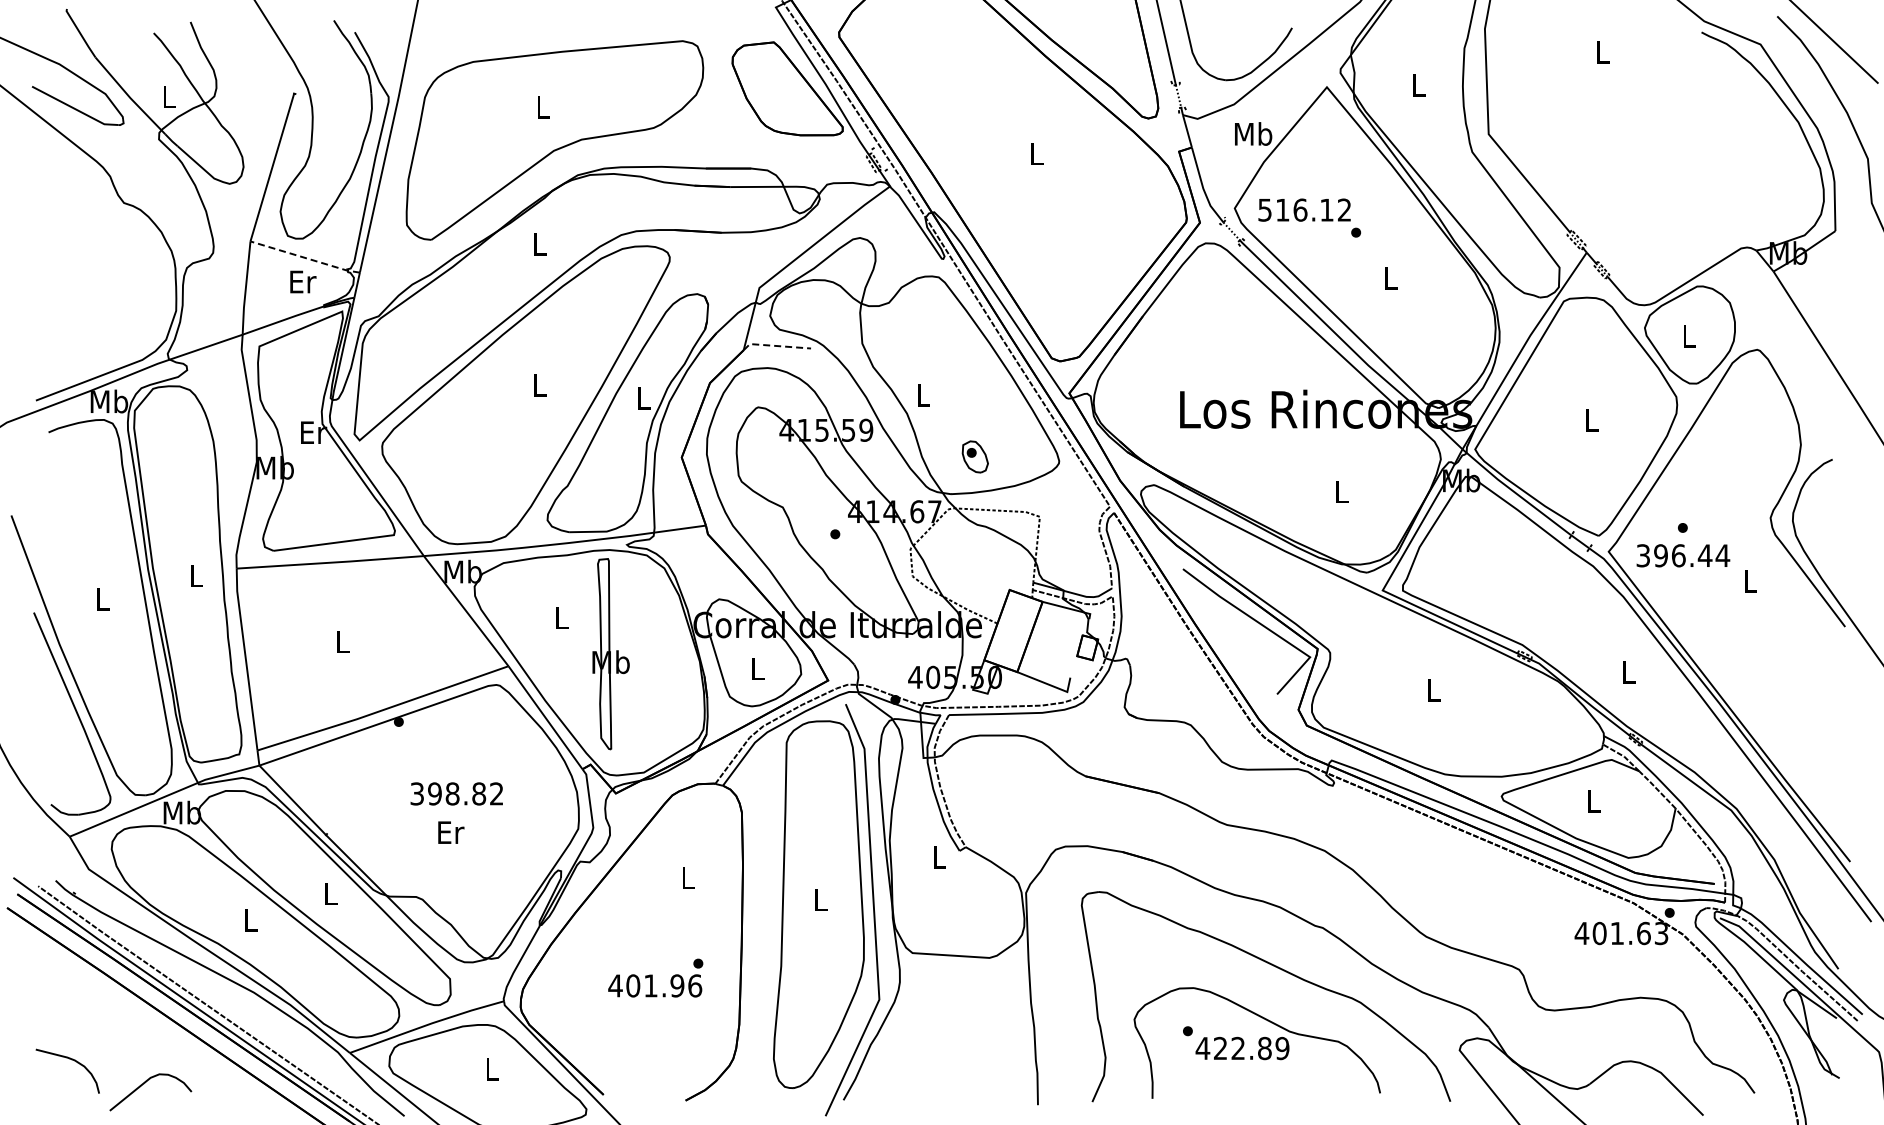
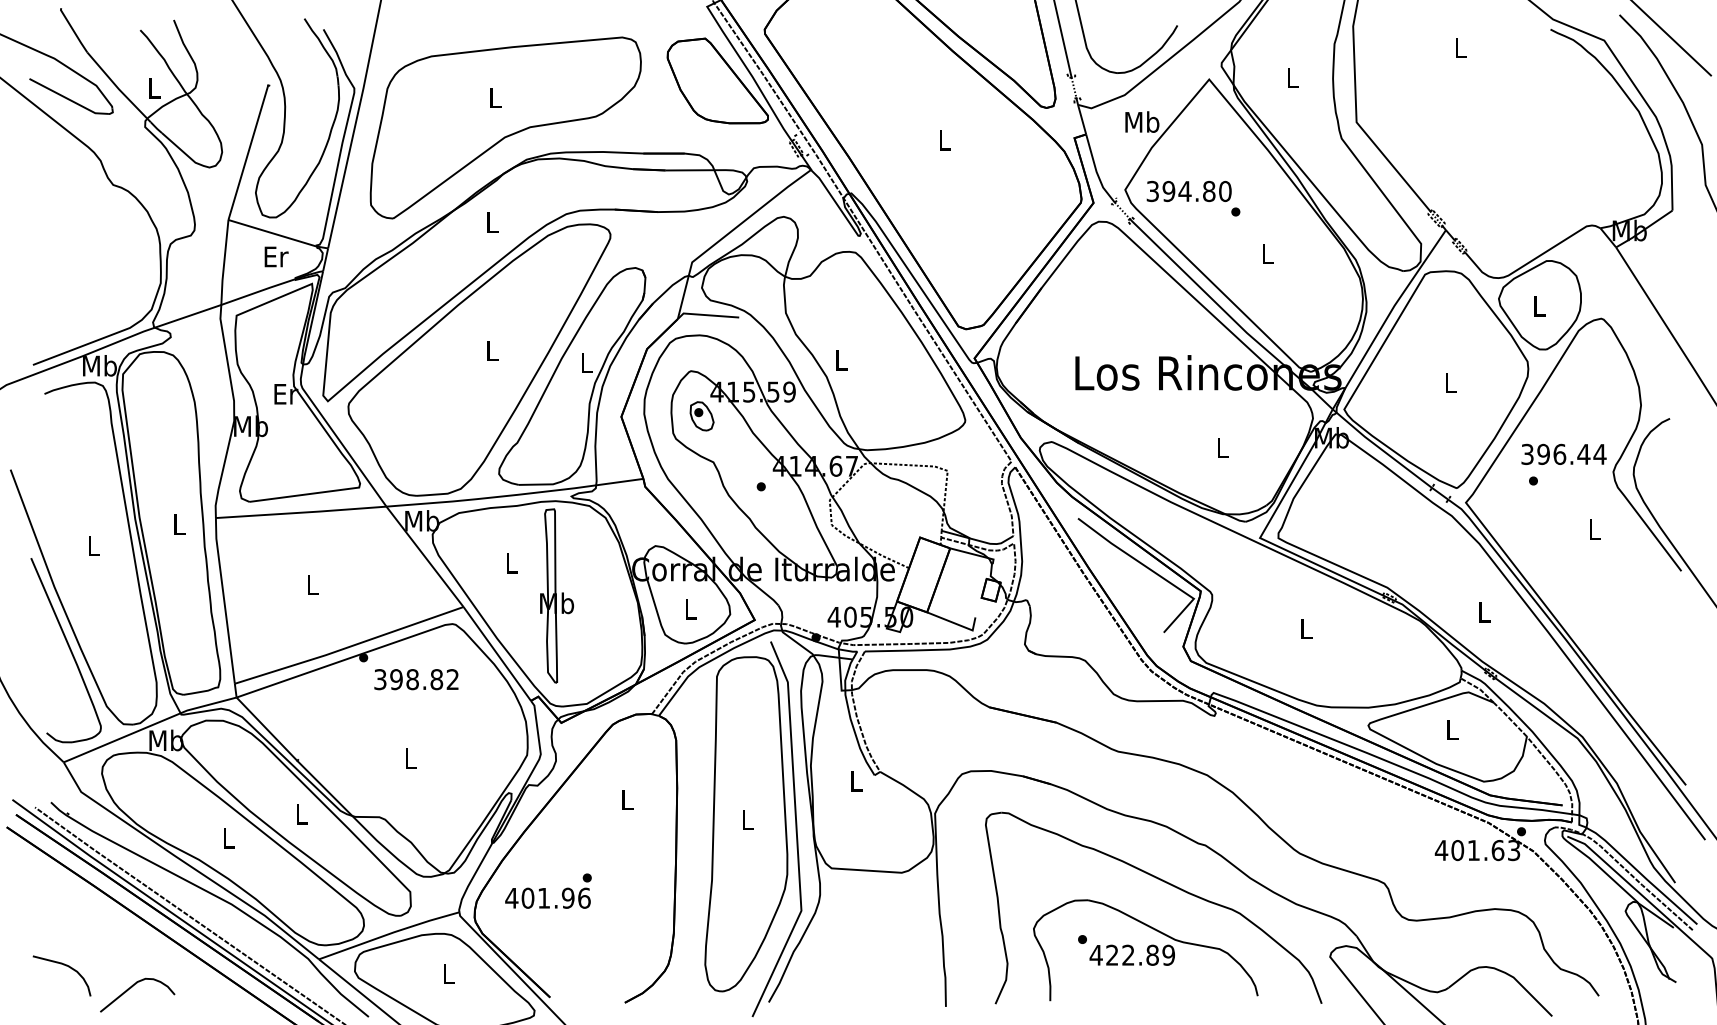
text: (1305, 209) -> (1189, 190), 516.12 -> 394.80
line: (305, 258) -> (278, 235), dashed -> solid
line: (775, 345) -> (706, 314), dashed -> solid
part: (974, 456) -> (701, 415), moved
text: (1683, 555) -> (1564, 454), moved
text: (456, 793) -> (416, 679), moved
text: (451, 832) -> (411, 758), Er -> L
text: (655, 977) -> (548, 890), moved

